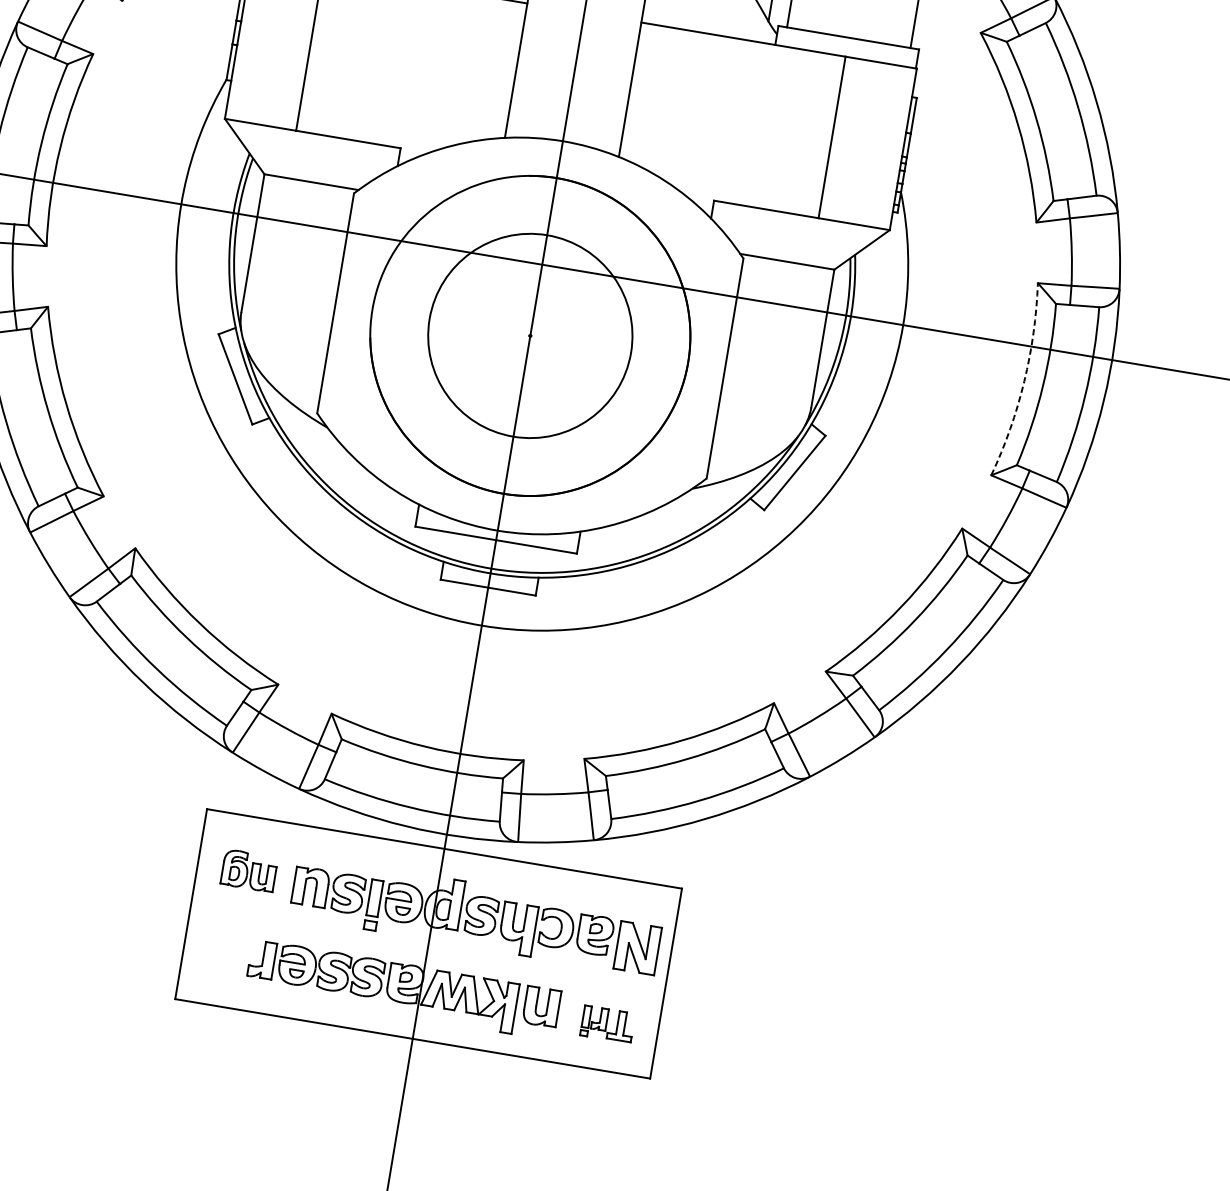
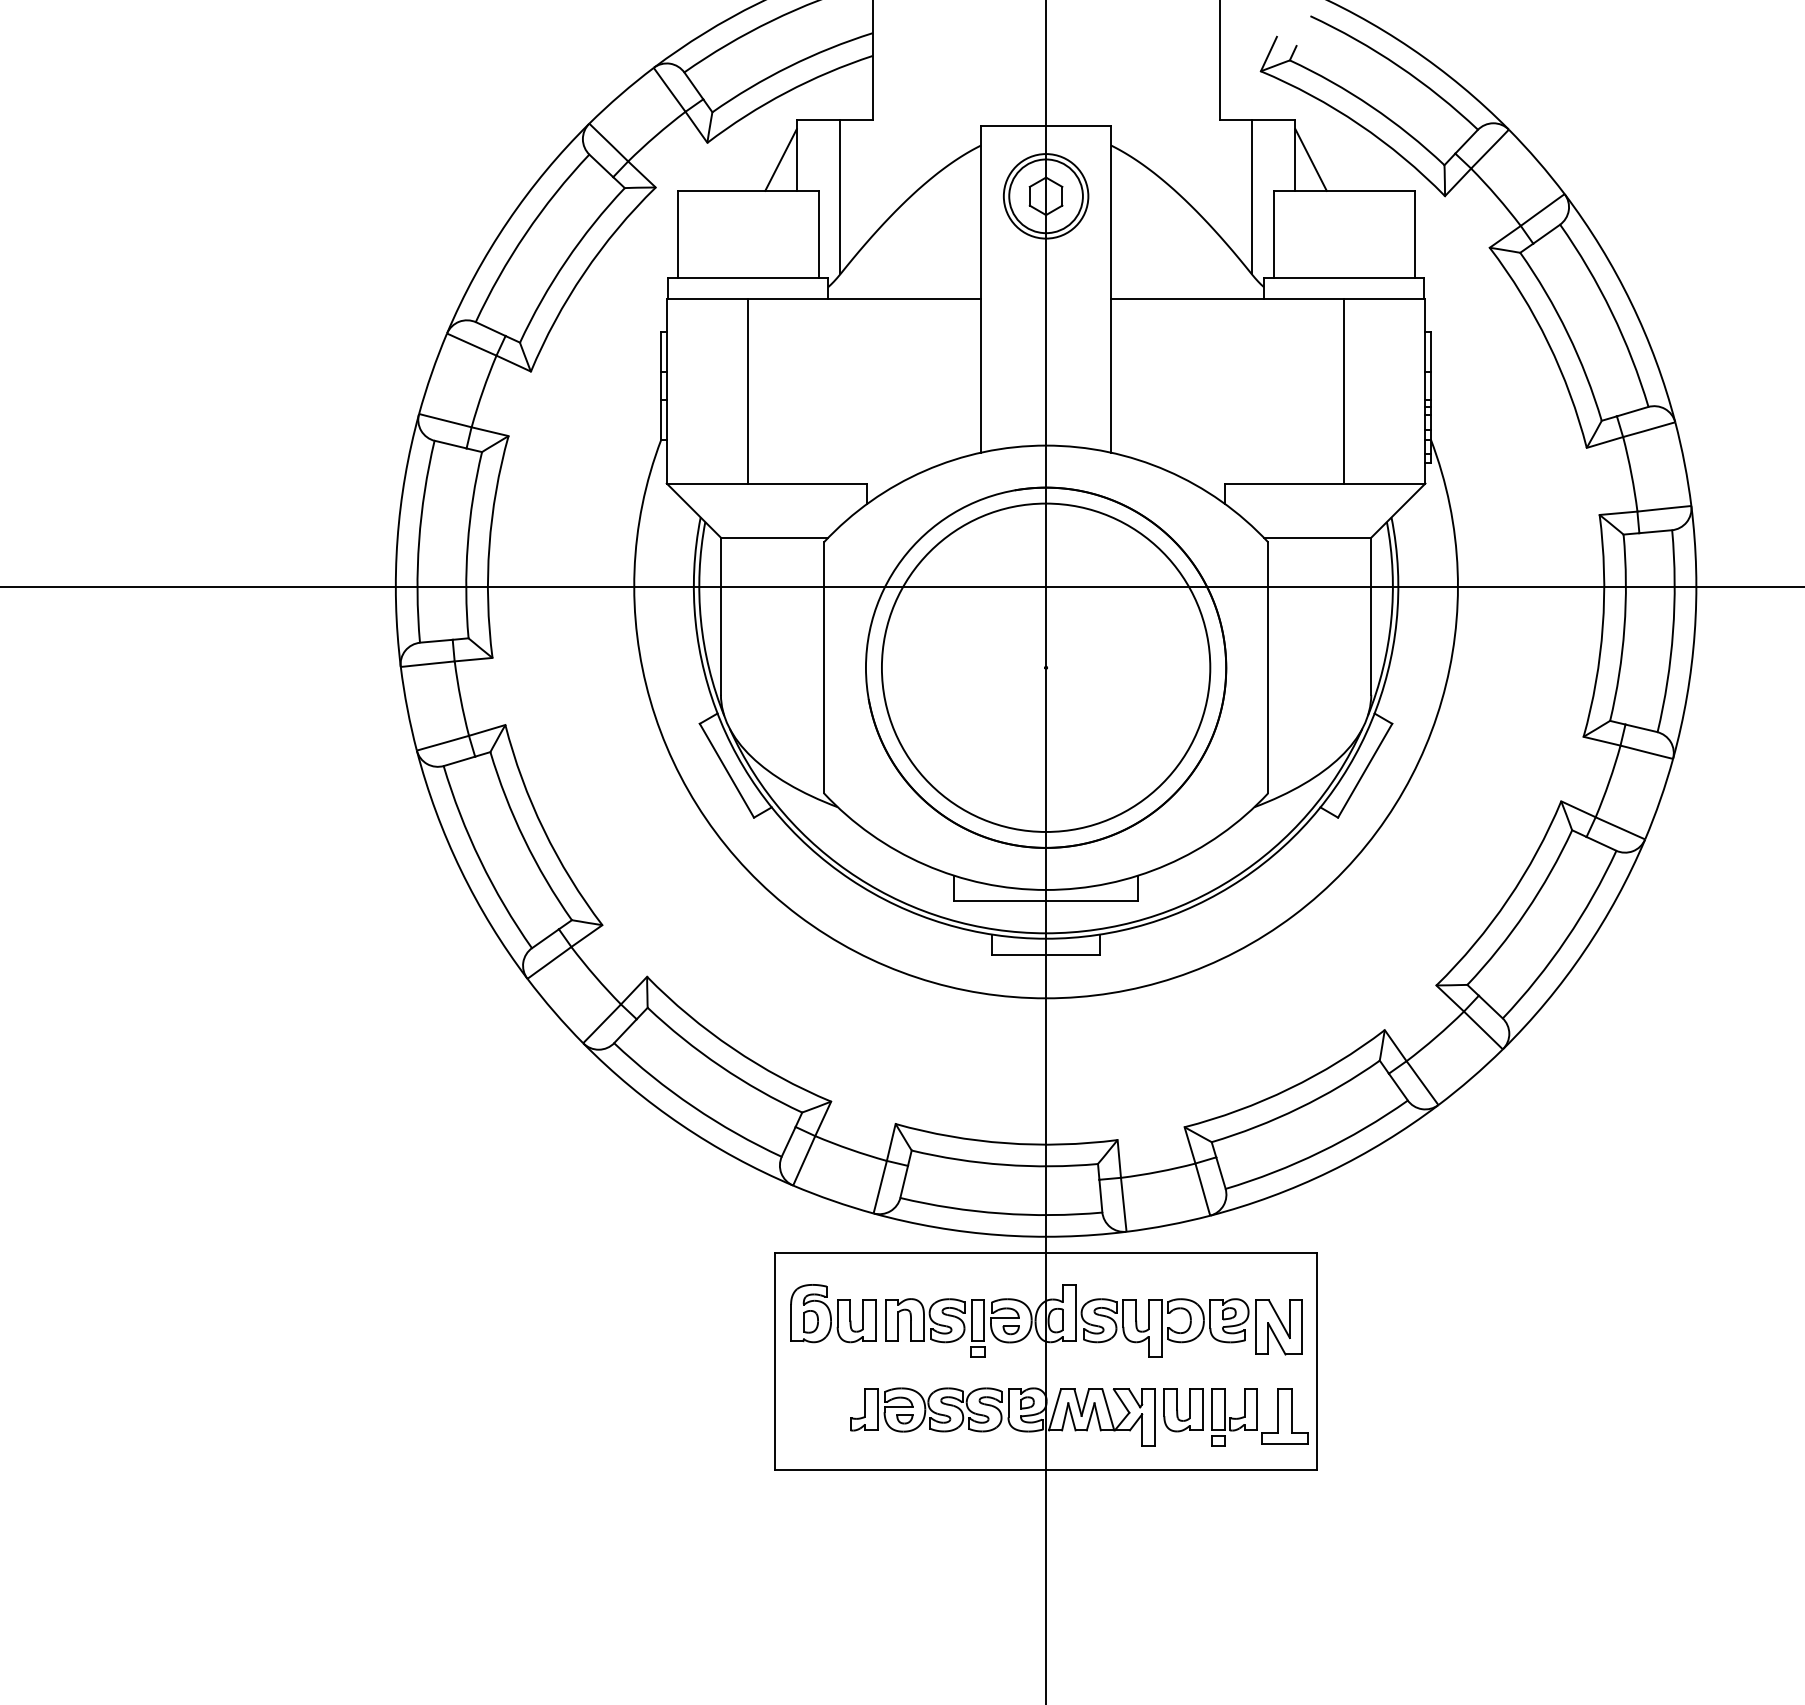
circle: (529, 335) -> (1045, 667), size x1.43
arc: (1024, 381) -> (1602, 626), dashed -> solid
part: (249, 870) -> (833, 1313), size x1.43
part: (607, 1024) -> (1259, 1417), size x1.67

